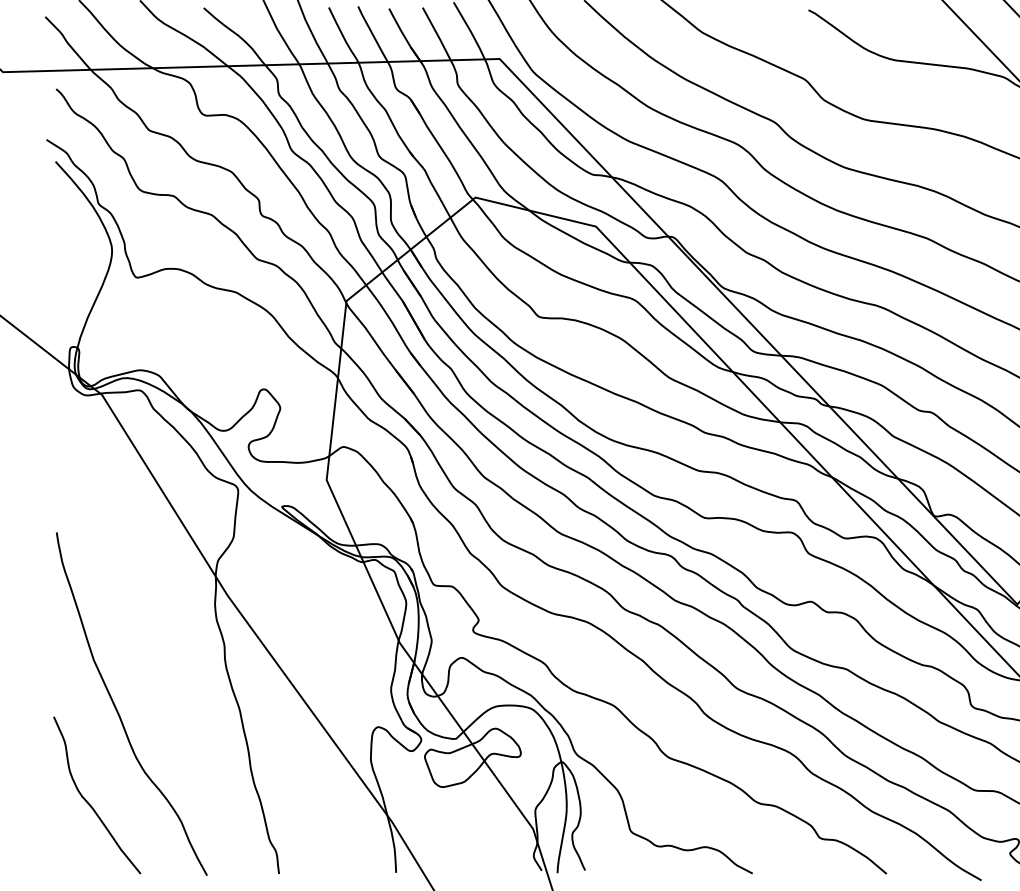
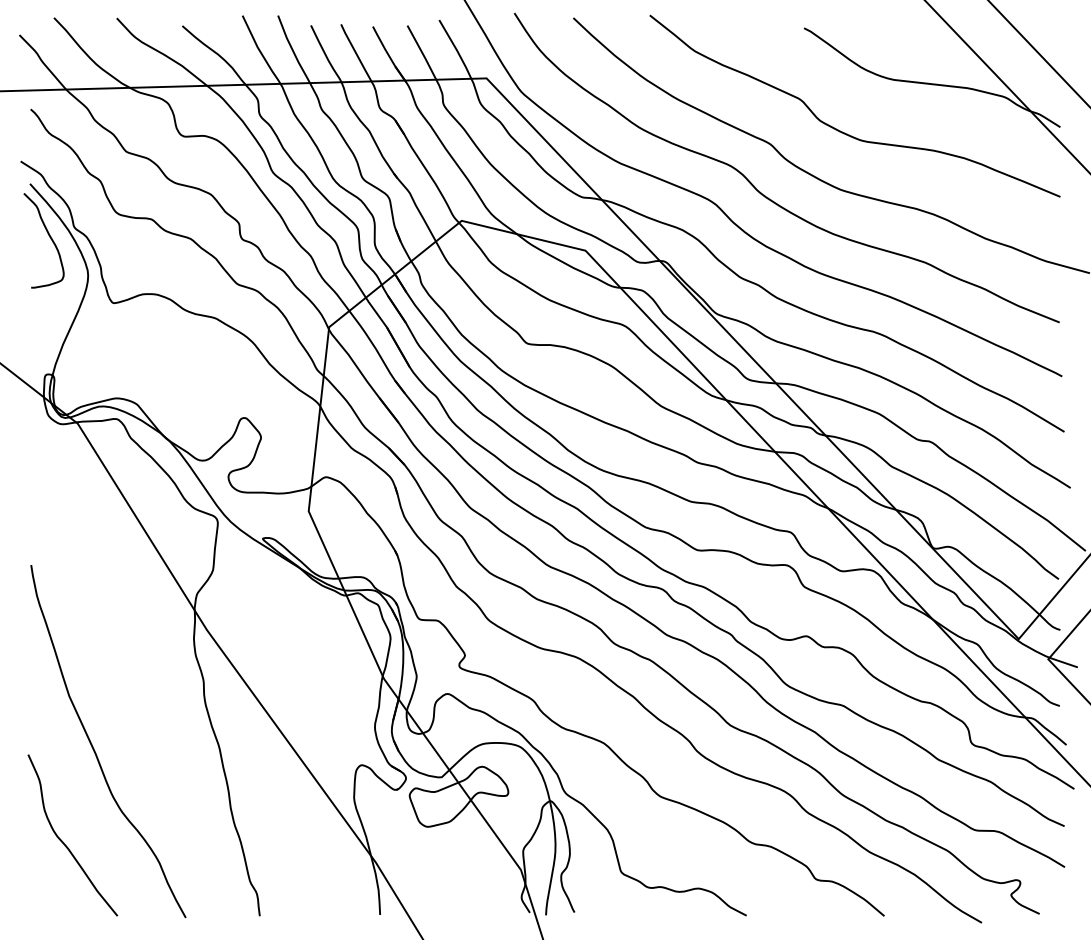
curve: (74, 213) -> (49, 237), added

